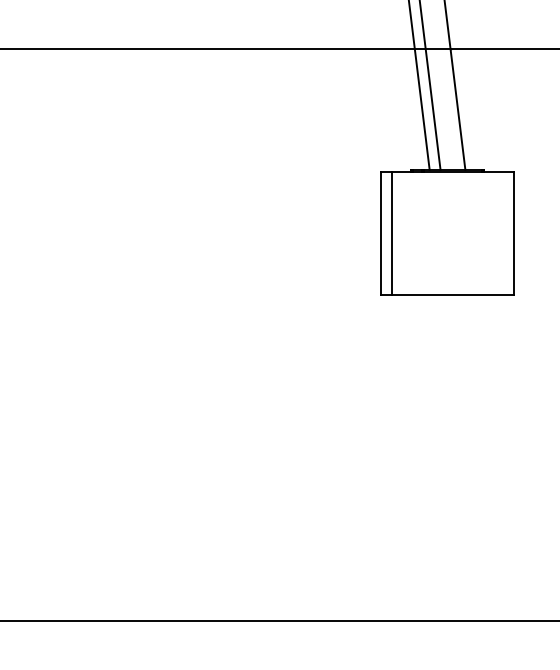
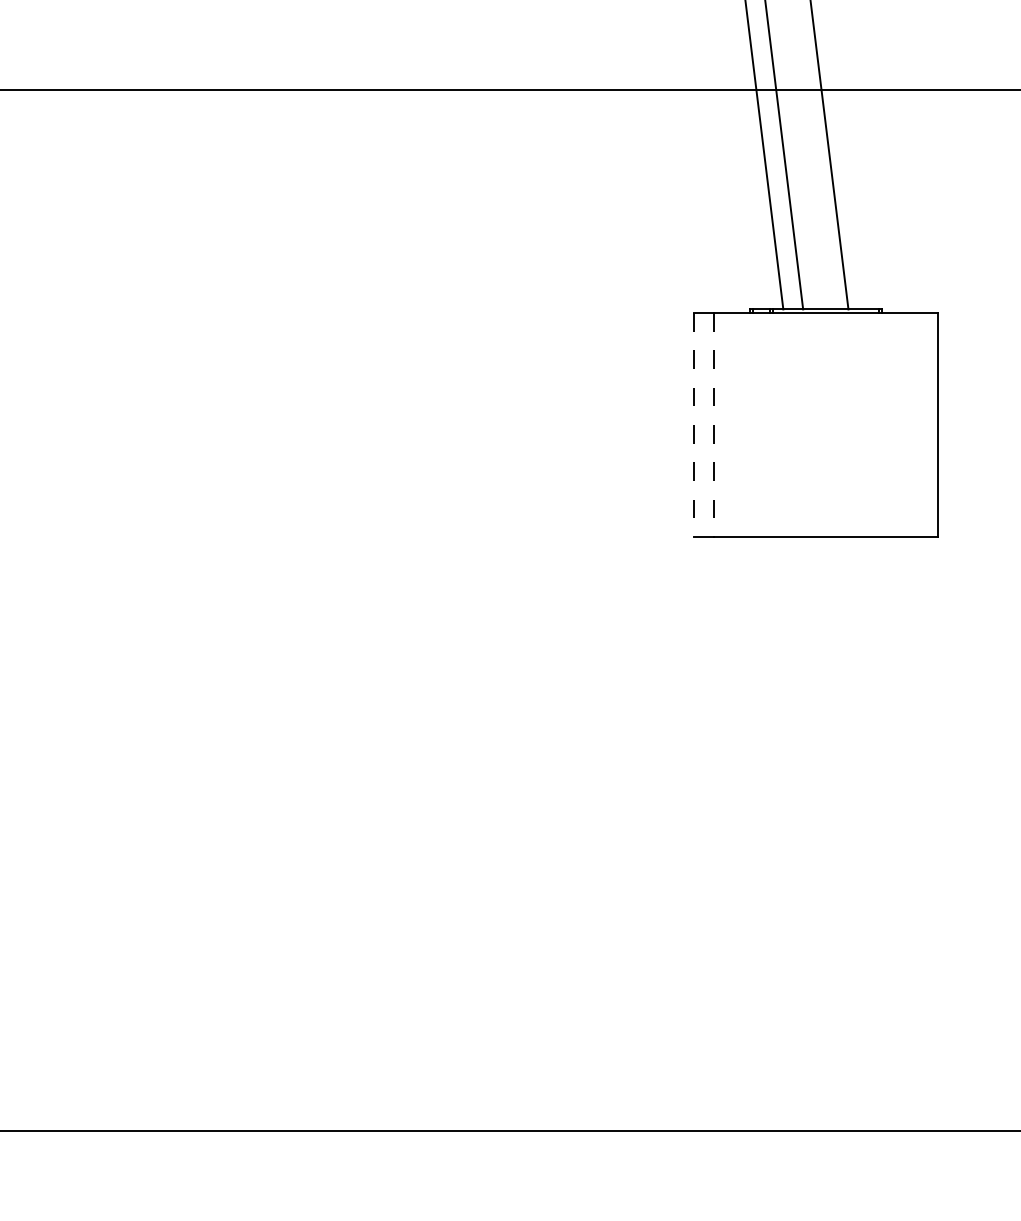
line: (380, 233) -> (693, 425), solid -> dashed
line: (391, 233) -> (713, 425), solid -> dashed

